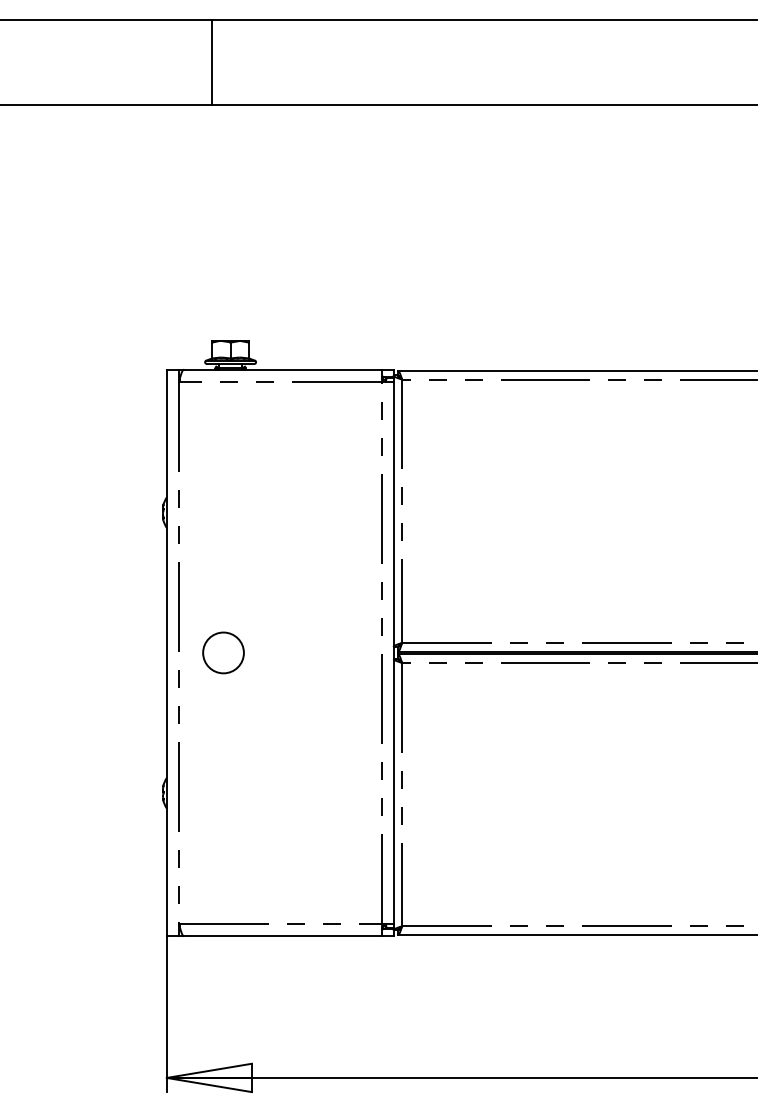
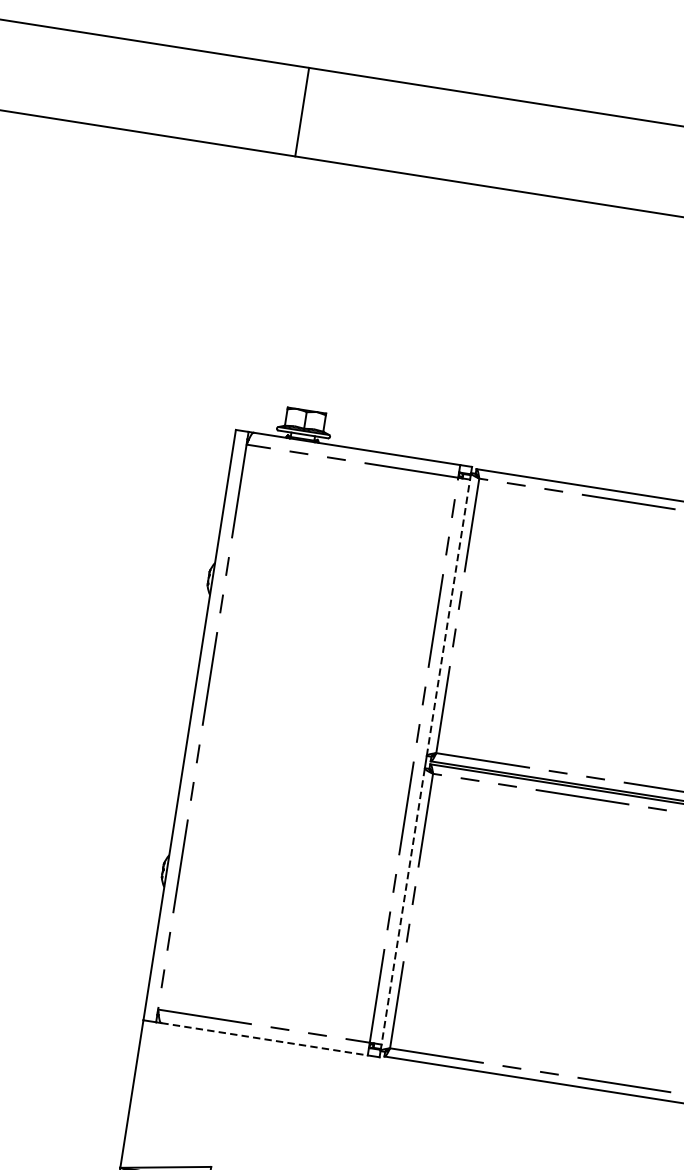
line: (212, 61) -> (302, 111), moved
line: (393, 511) -> (448, 614), solid -> dashed
circle: (223, 652) -> (248, 733), removed
line: (393, 794) -> (402, 909), solid -> dashed
line: (283, 936) -> (264, 1039), solid -> dashed

